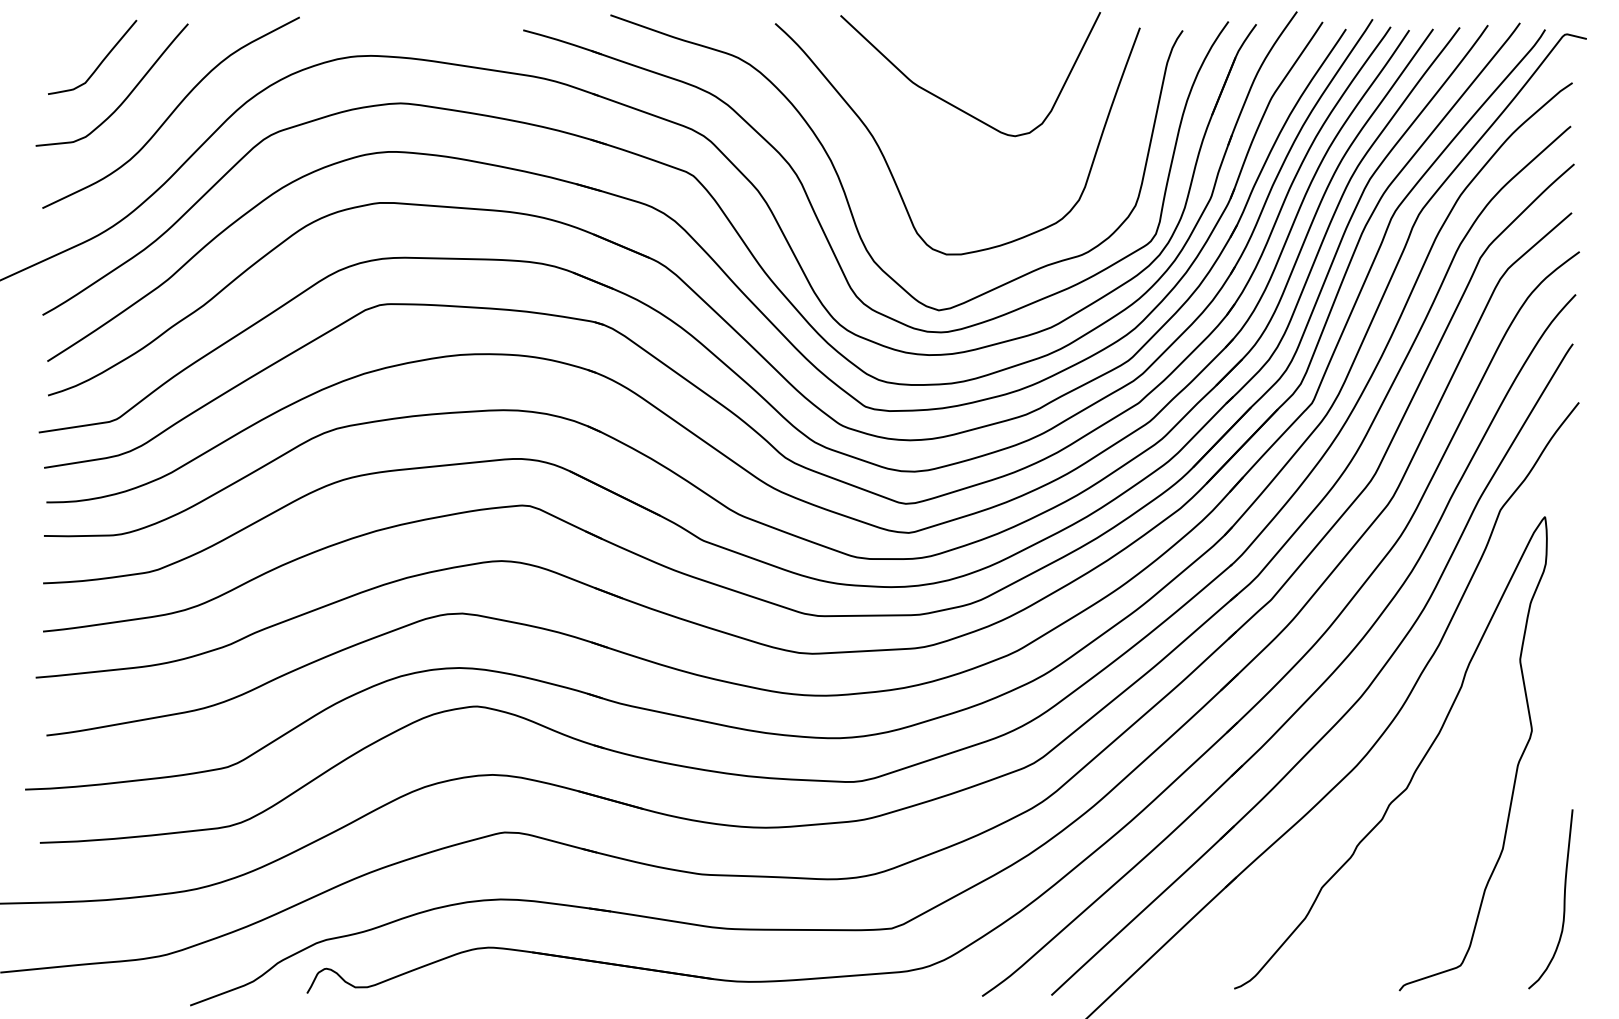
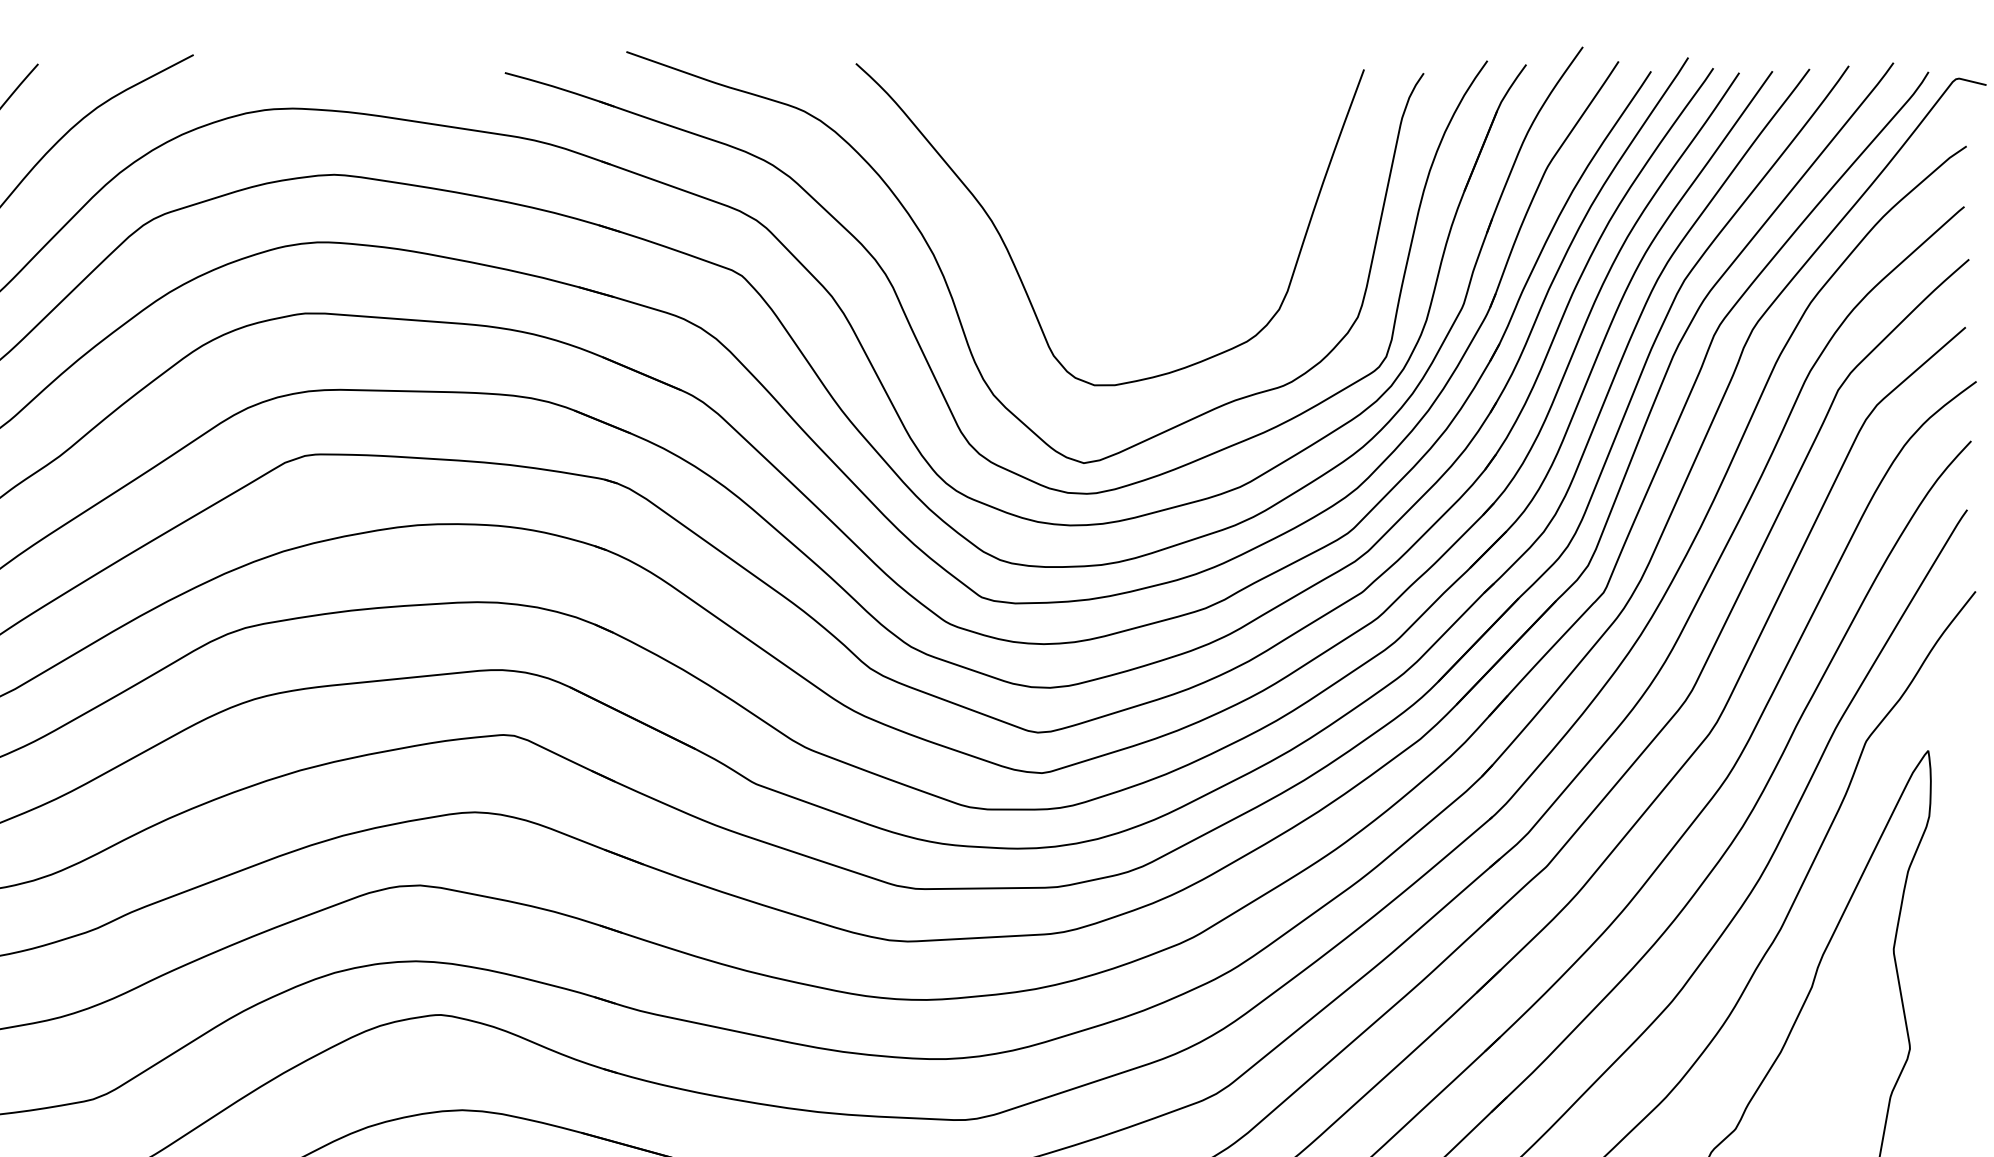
curve: (953, 104) -> (1104, 176), removed

